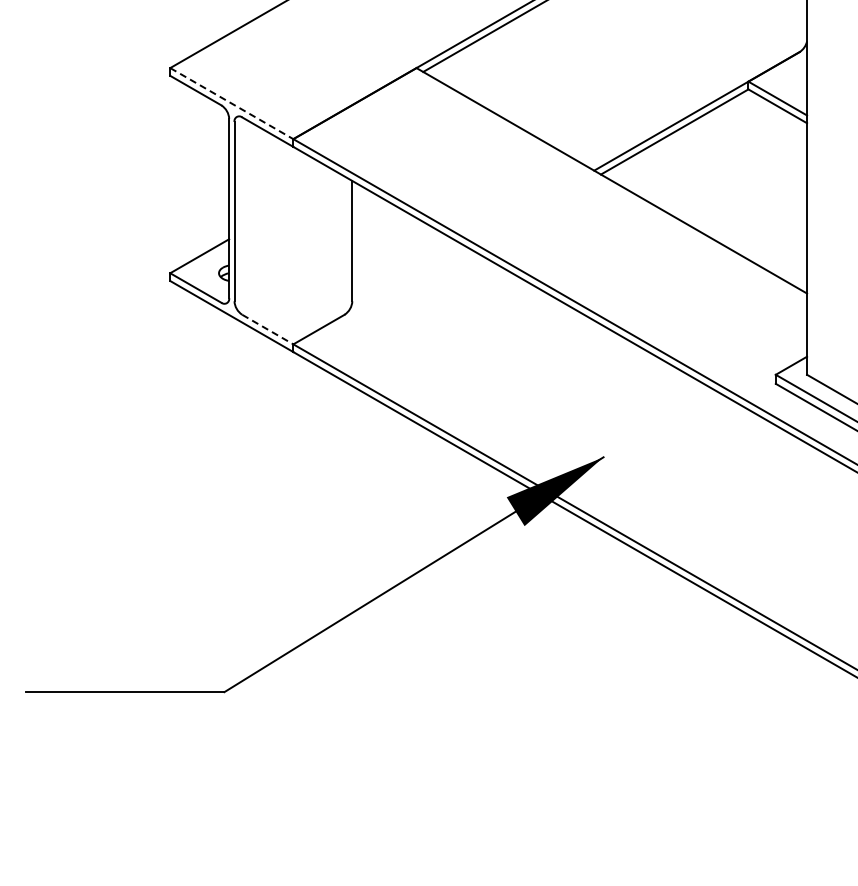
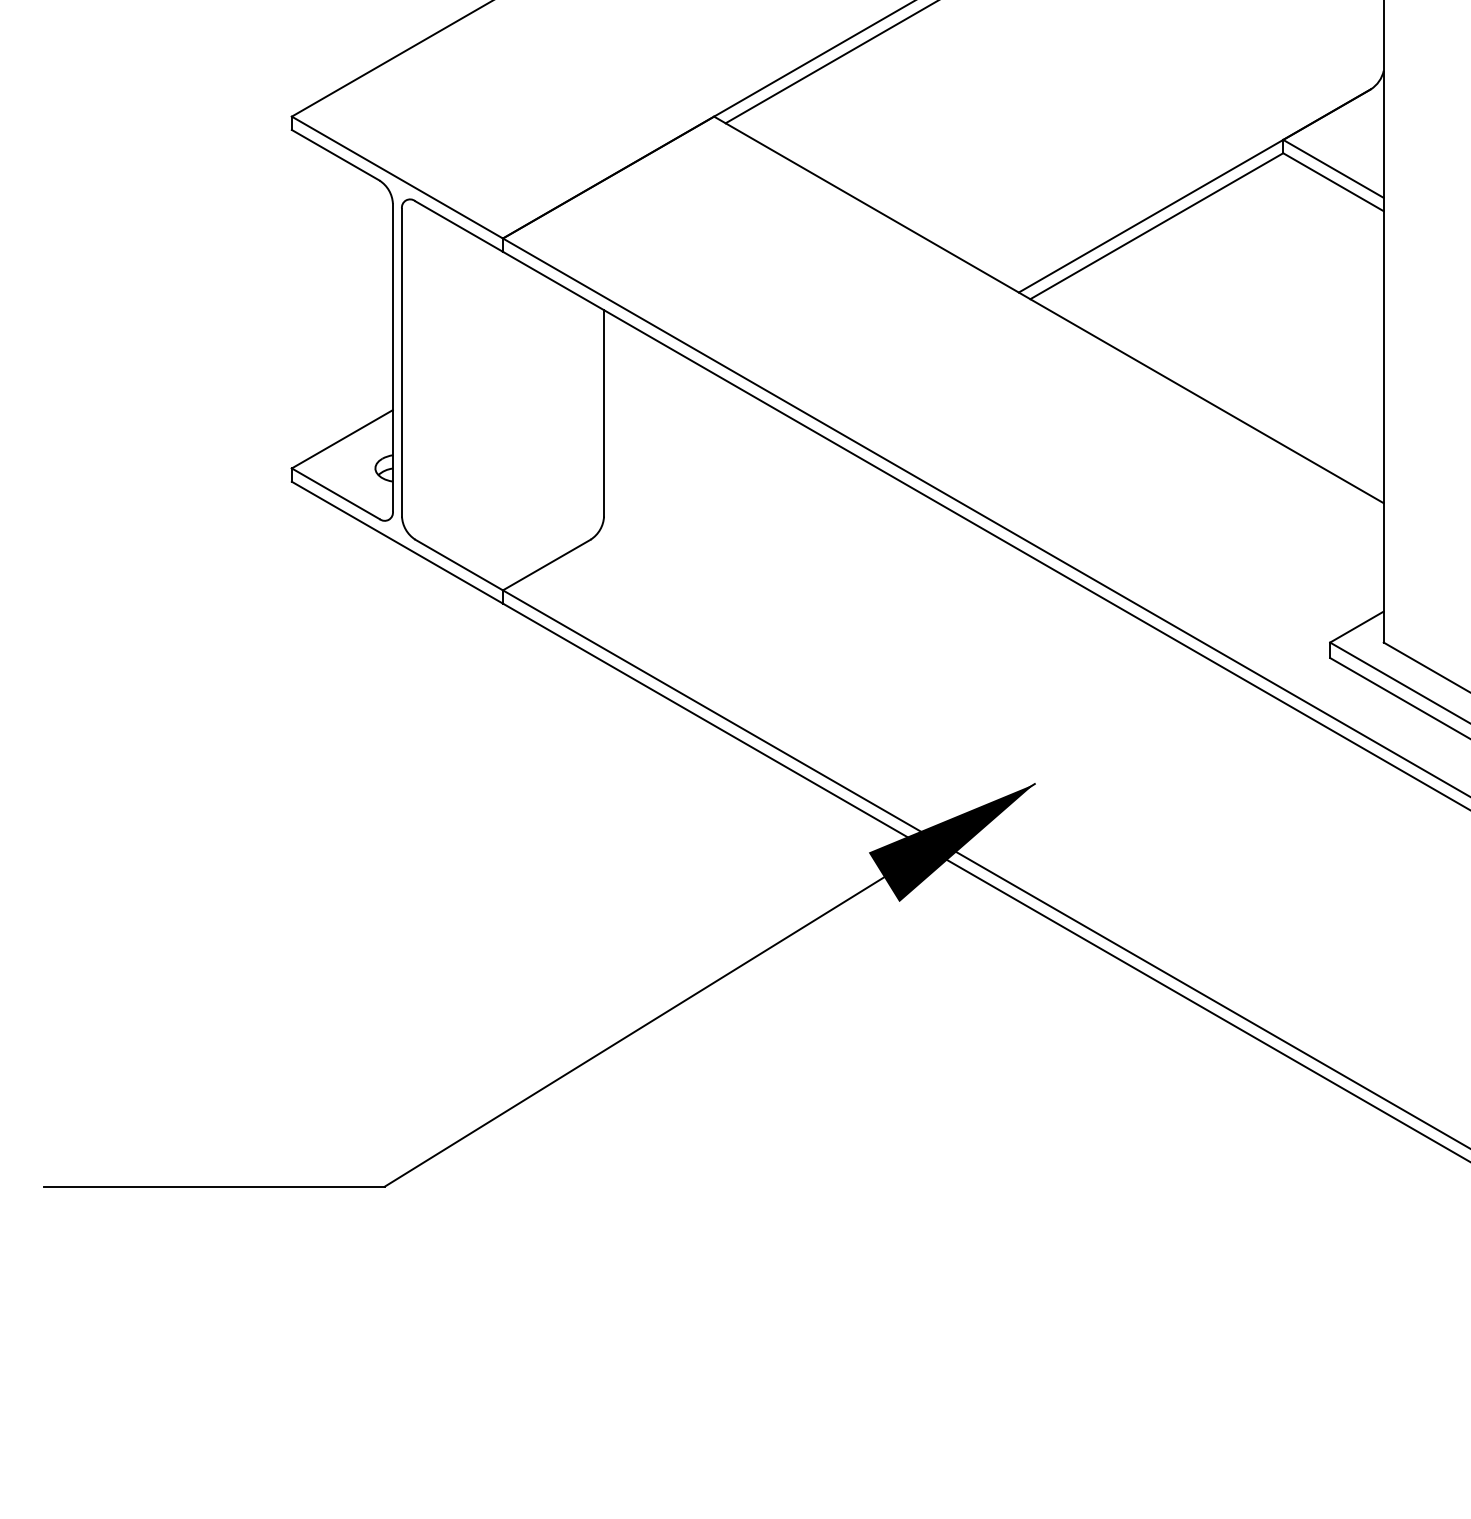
line: (232, 103) -> (398, 177), dashed -> solid
line: (267, 329) -> (458, 564), dashed -> solid

